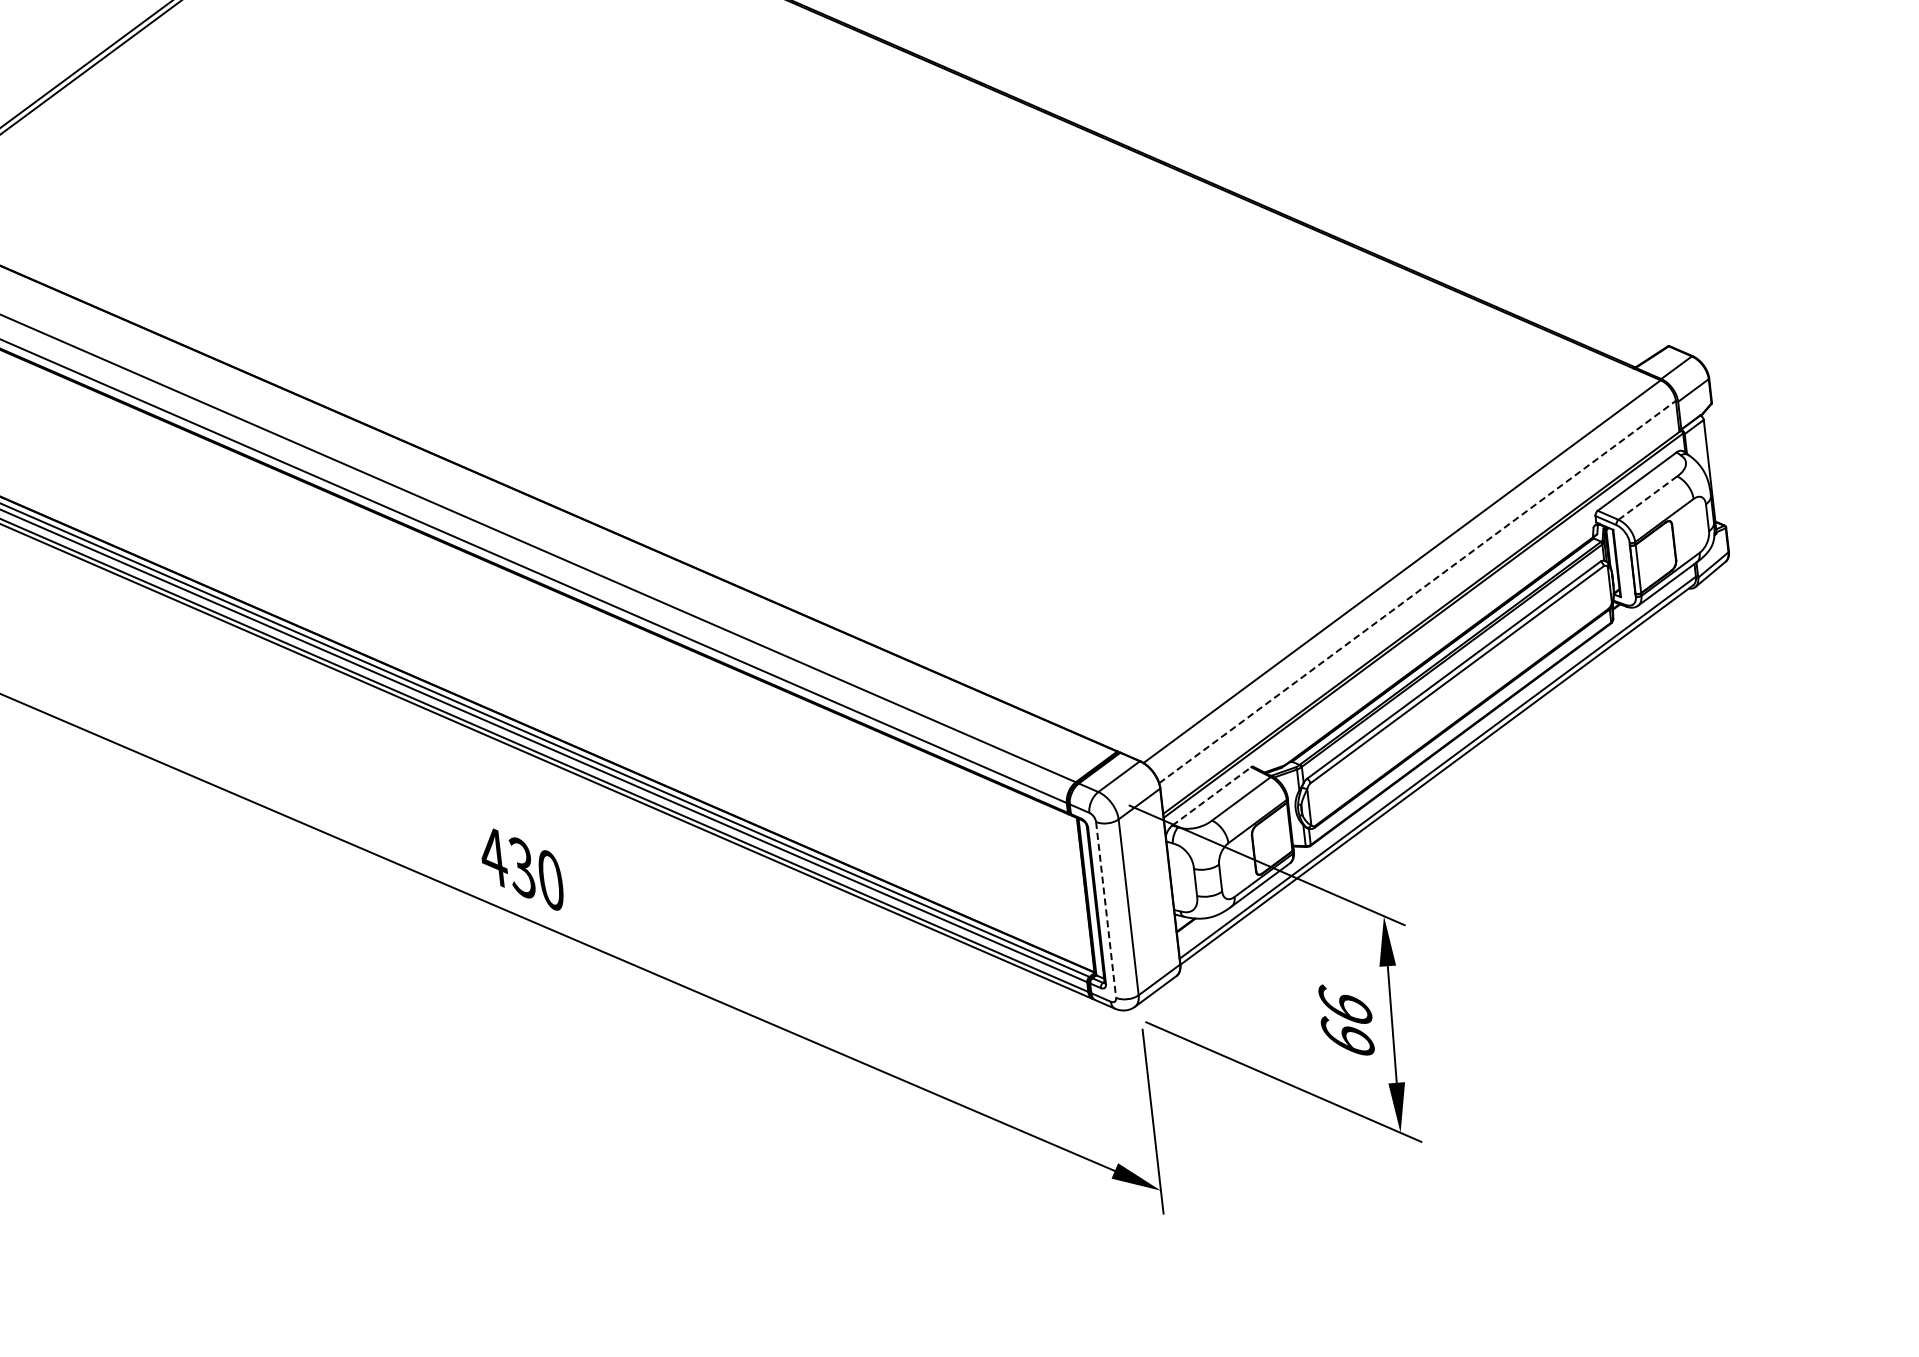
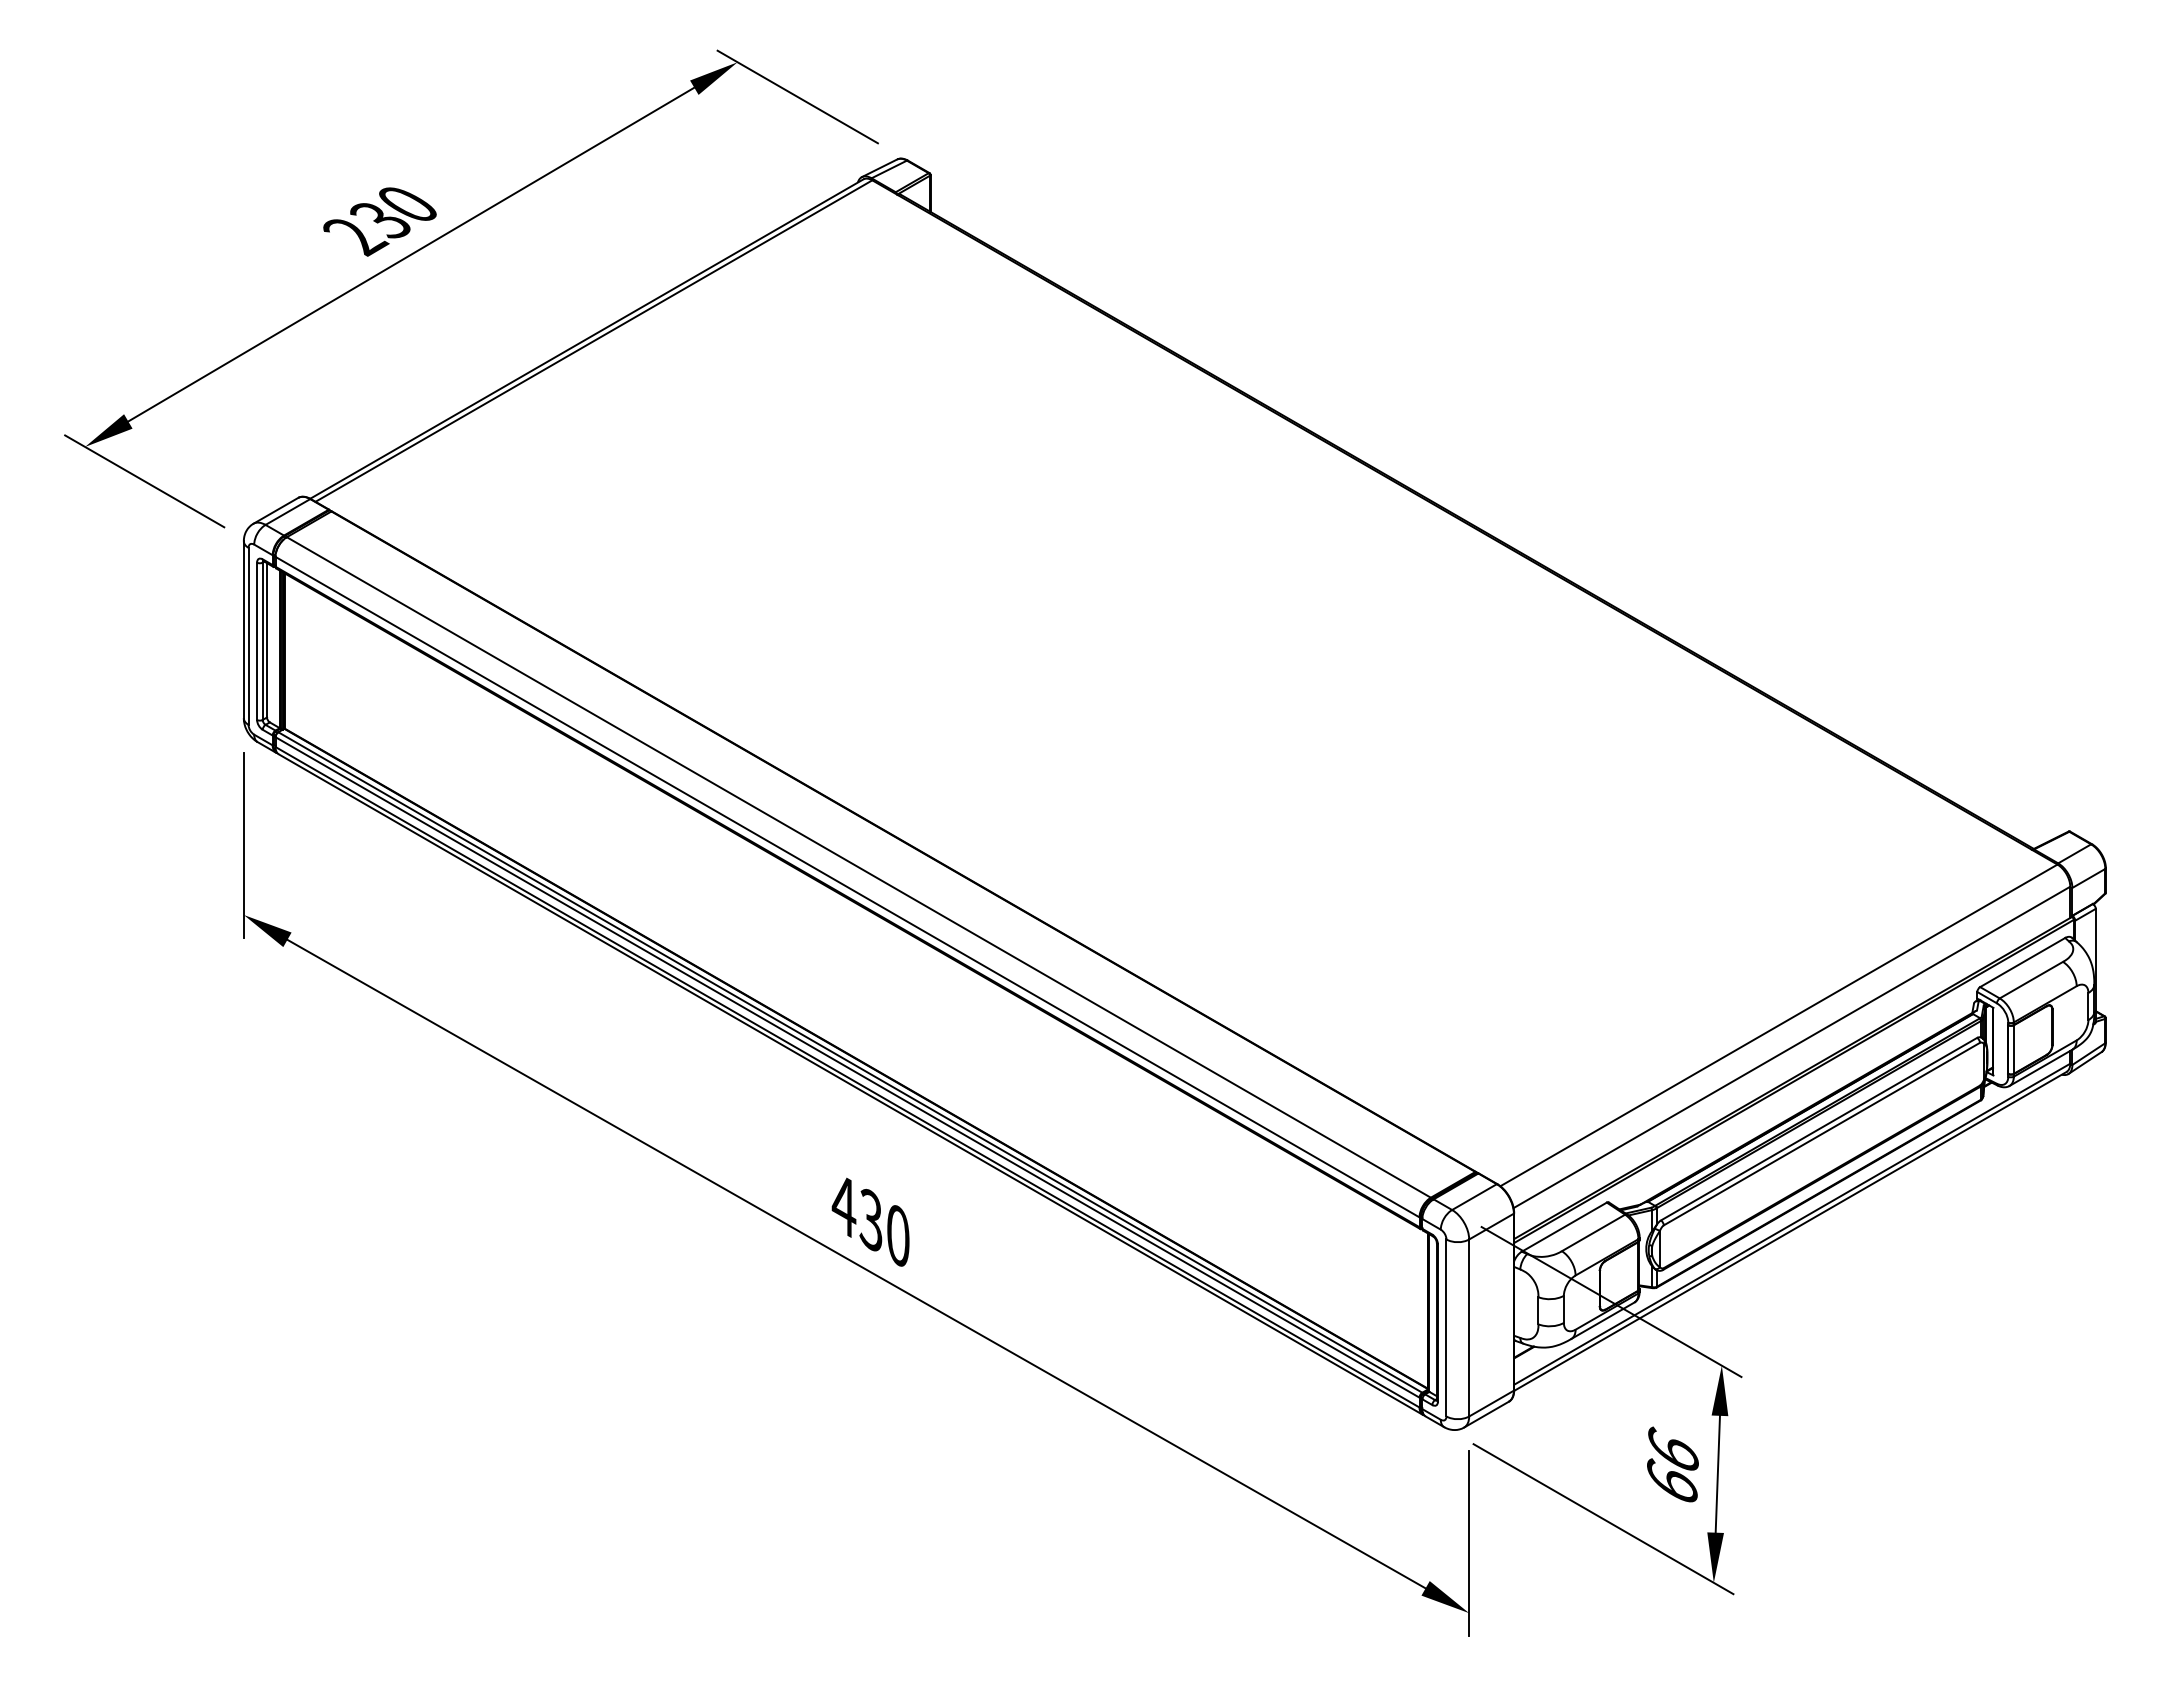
line: (1648, 498) -> (2031, 980), dashed -> solid
line: (1418, 592) -> (1792, 1047), dashed -> solid
line: (1211, 795) -> (1564, 1226), dashed -> solid
line: (1106, 909) -> (1446, 1327), dashed -> solid

